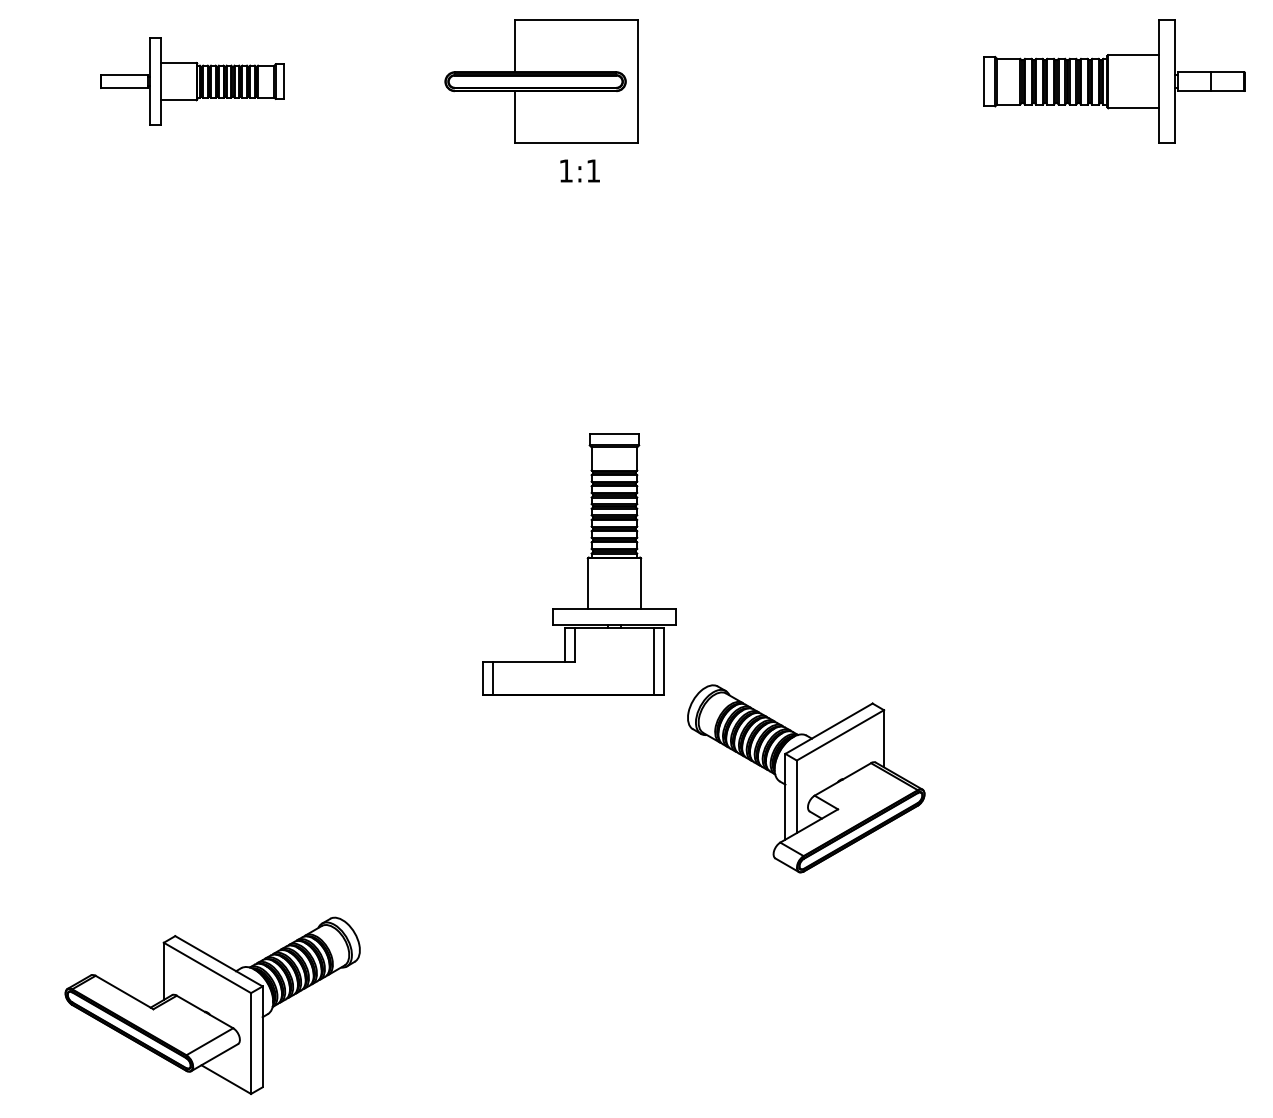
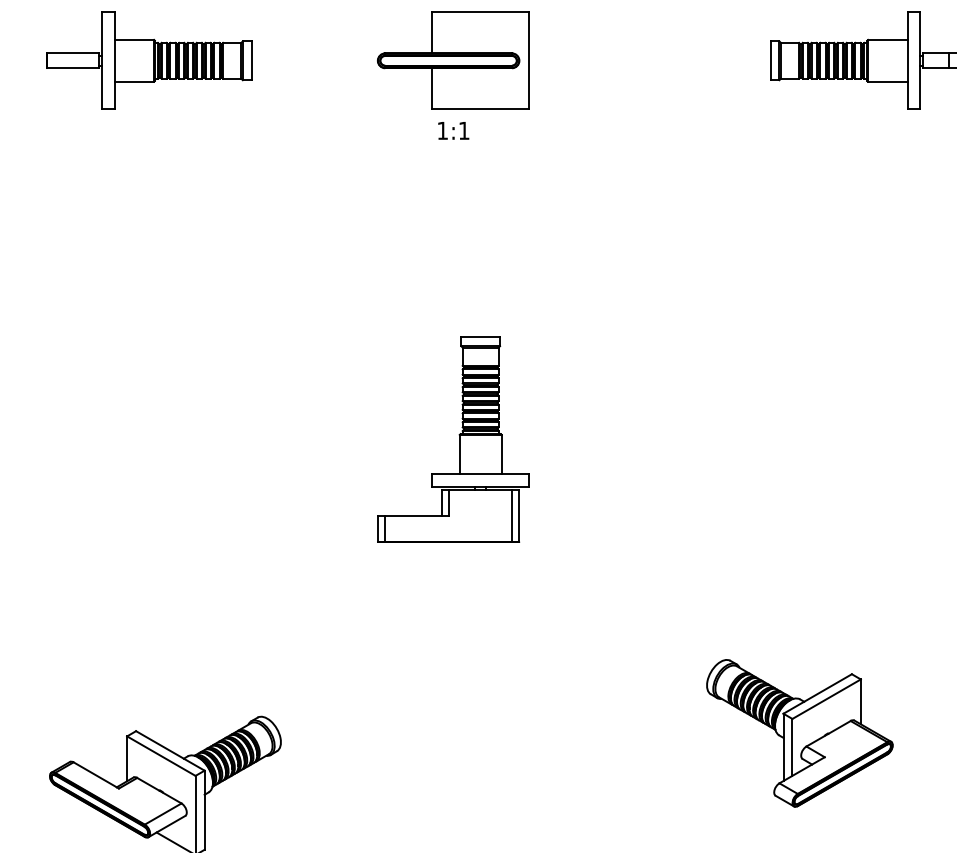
part: (192, 81) -> (149, 60), size x1.43
part: (541, 81) -> (453, 60), moved
part: (806, 778) -> (800, 733), moved

